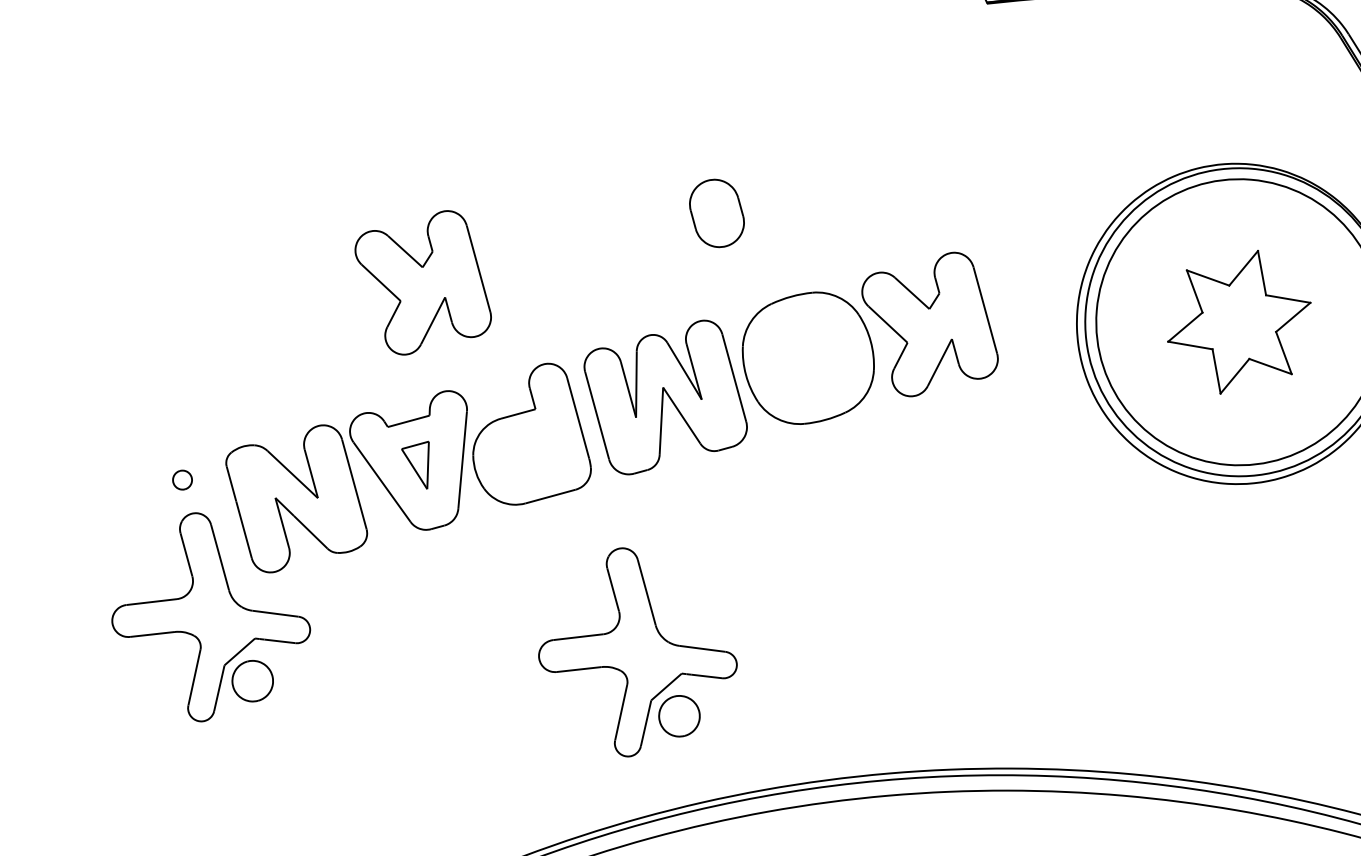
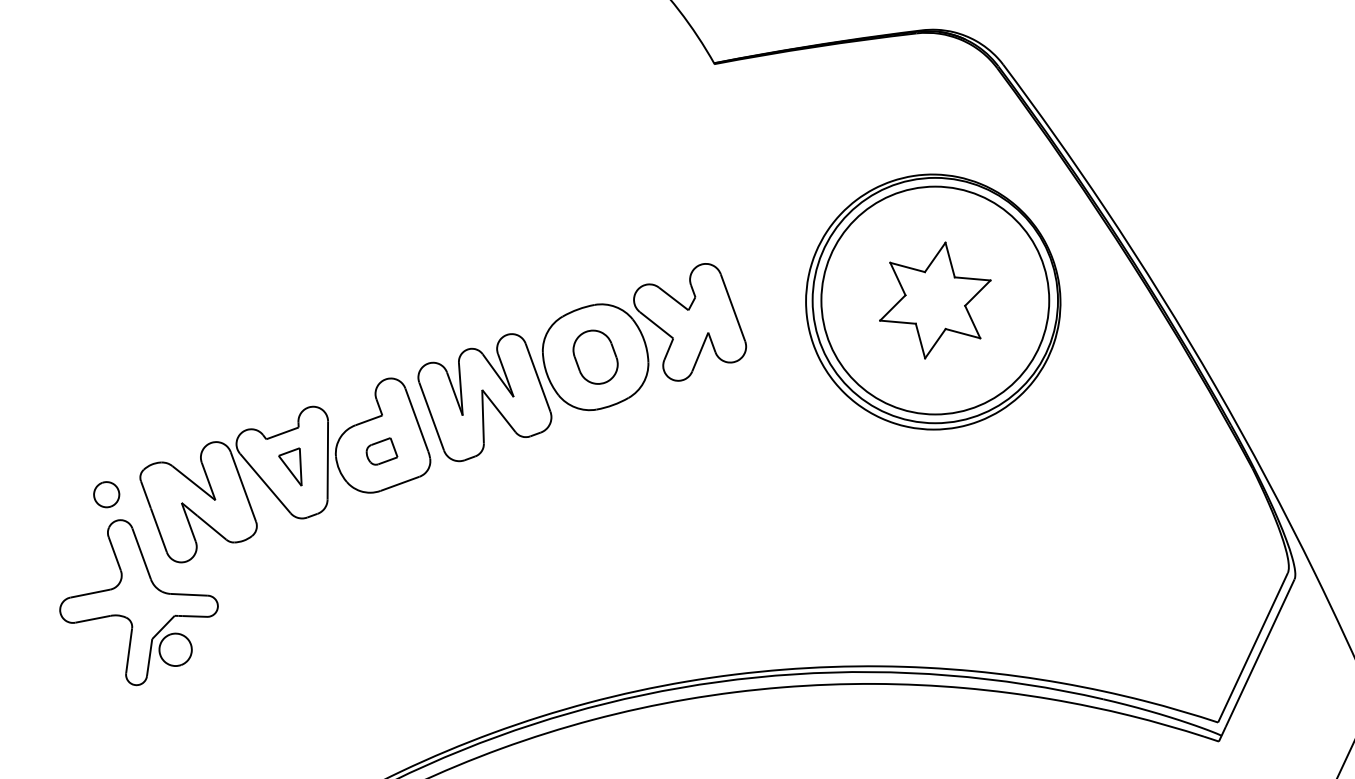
part: (716, 212) -> (595, 356), moved
part: (423, 282) -> (285, 322), removed
part: (530, 454) -> (381, 451), added
part: (182, 479) -> (106, 494), size x1.67
part: (637, 653) -> (479, 602), removed

